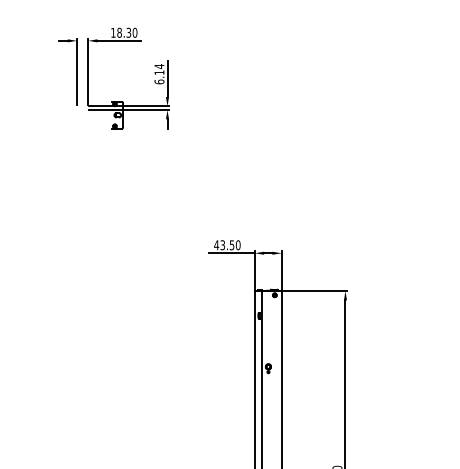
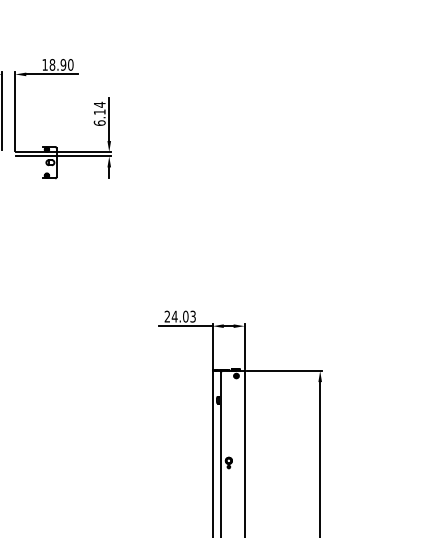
text: (128, 32) -> (63, 64), 18.30 -> 18.90
text: (227, 245) -> (180, 316), 43.50 -> 24.03

